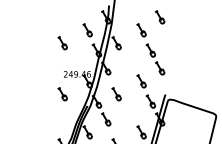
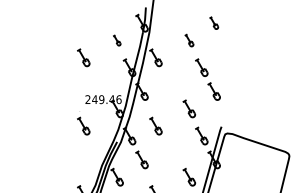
part: (159, 16) -> (213, 22), size x0.7
part: (87, 30) -> (116, 40), size x0.6
part: (141, 30) -> (189, 40), size x0.7

